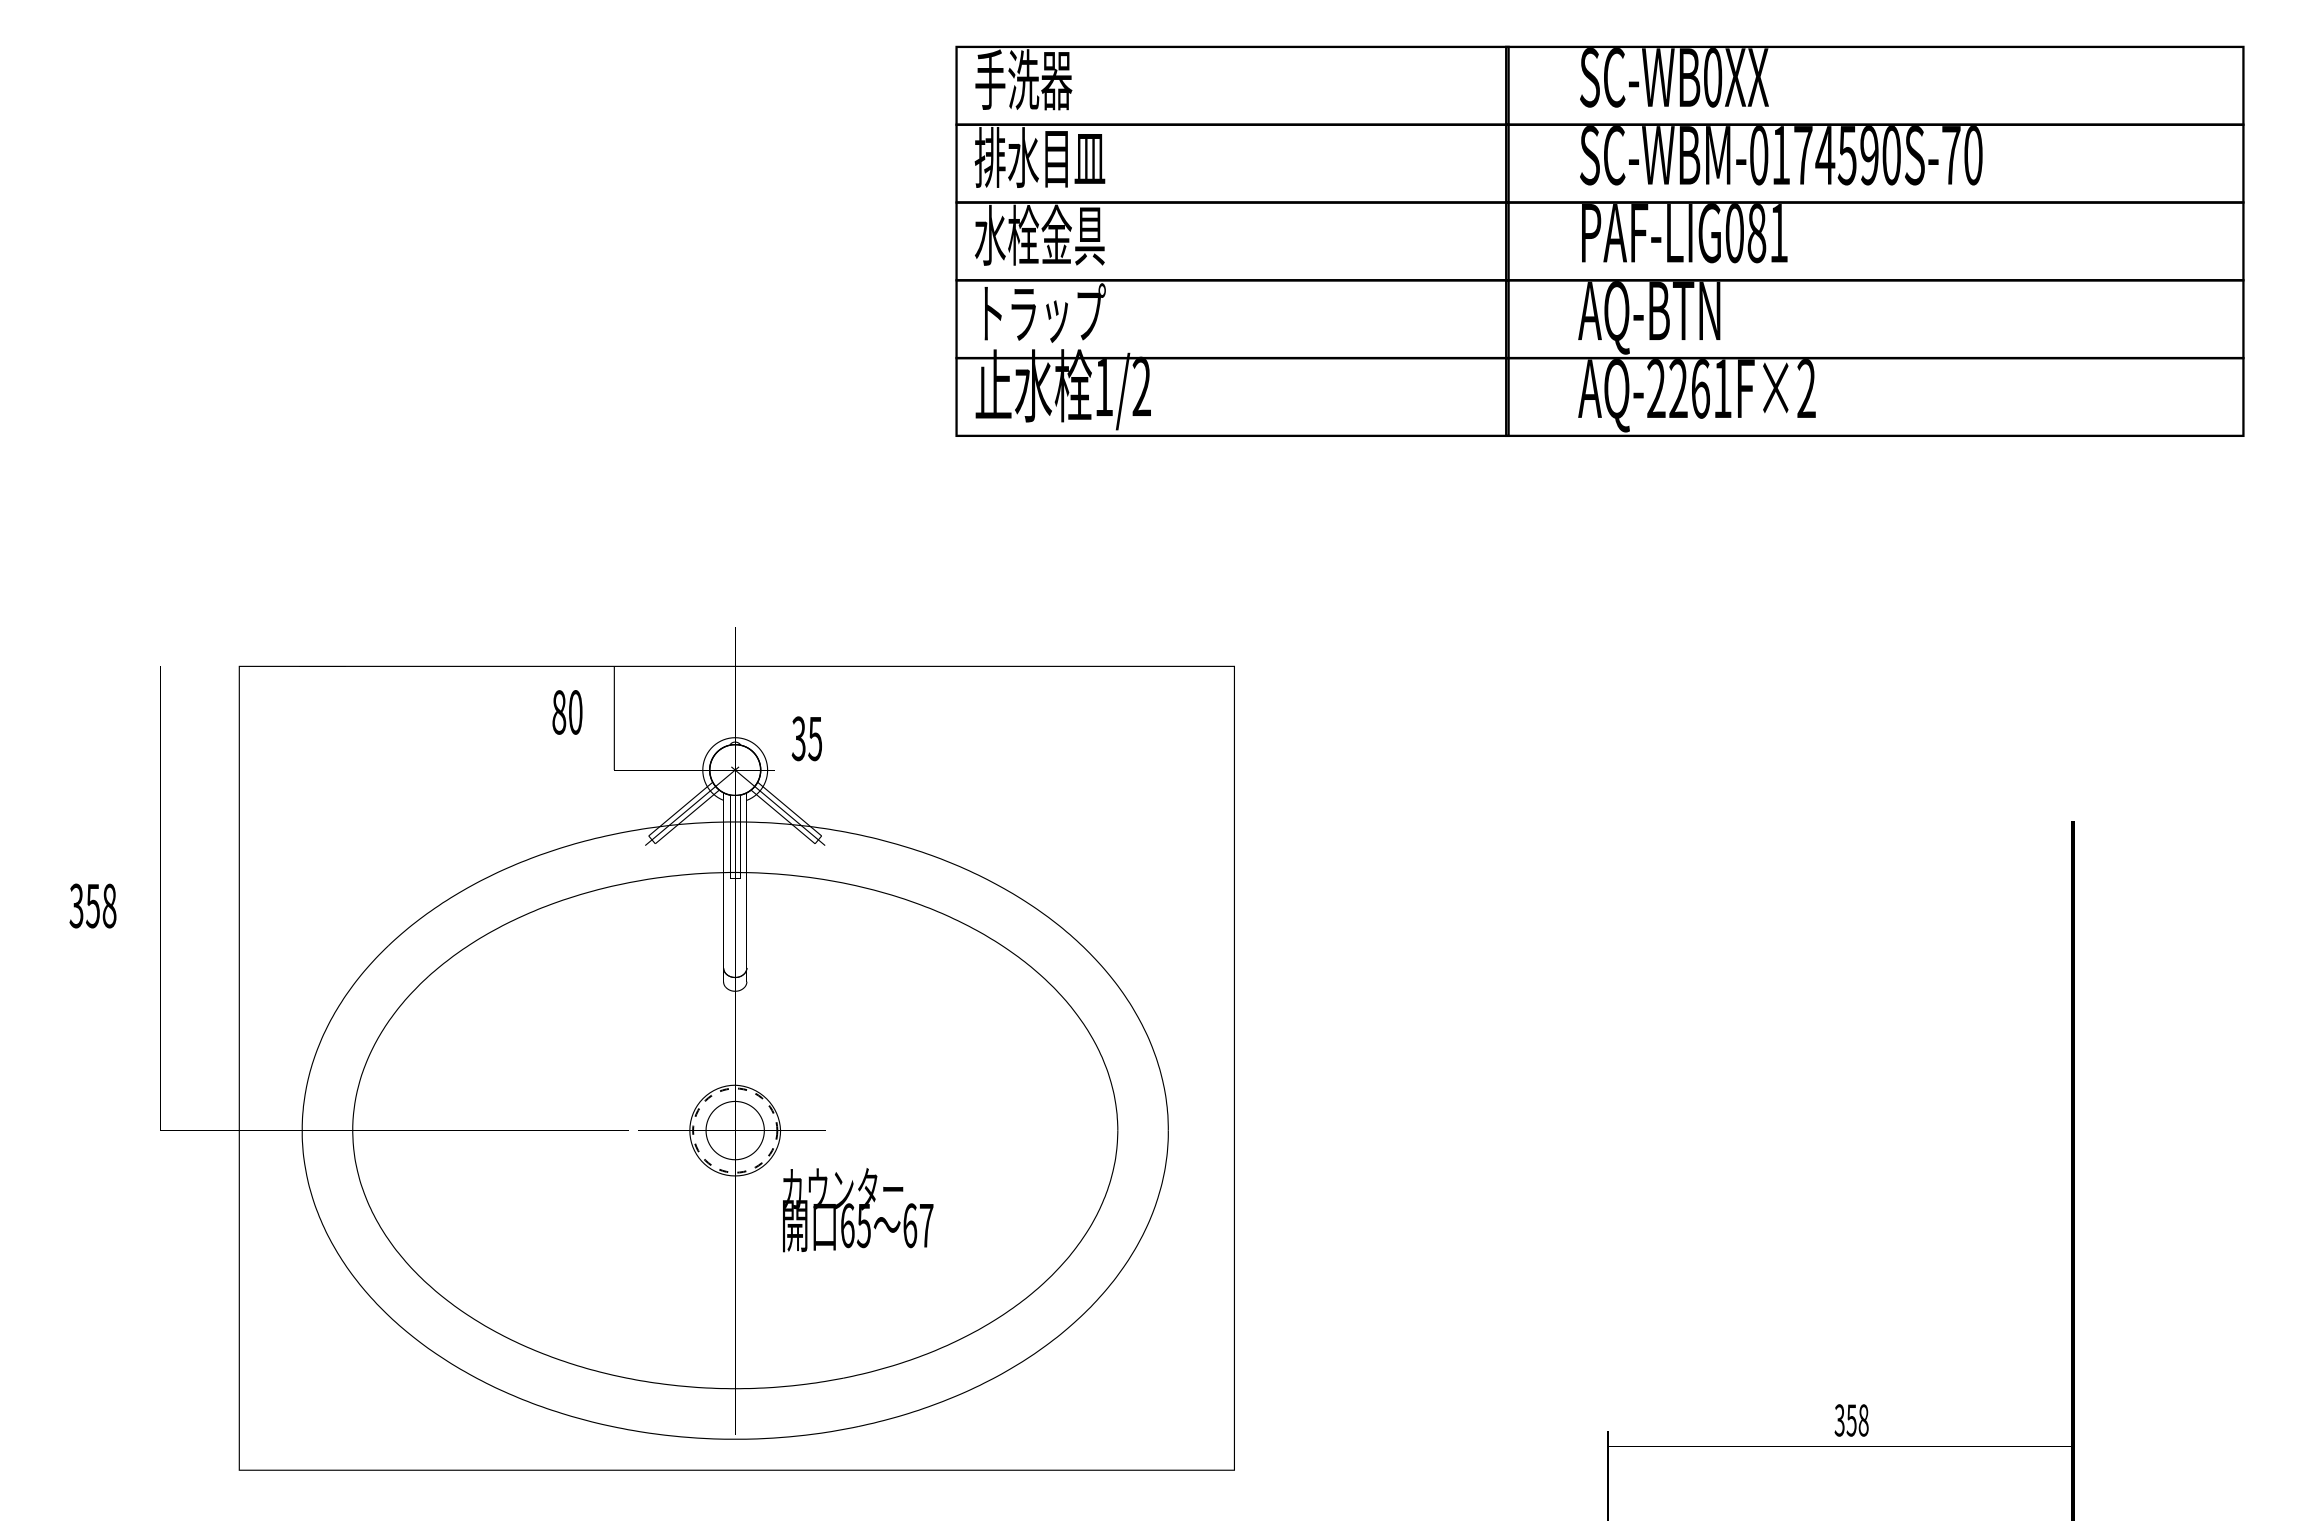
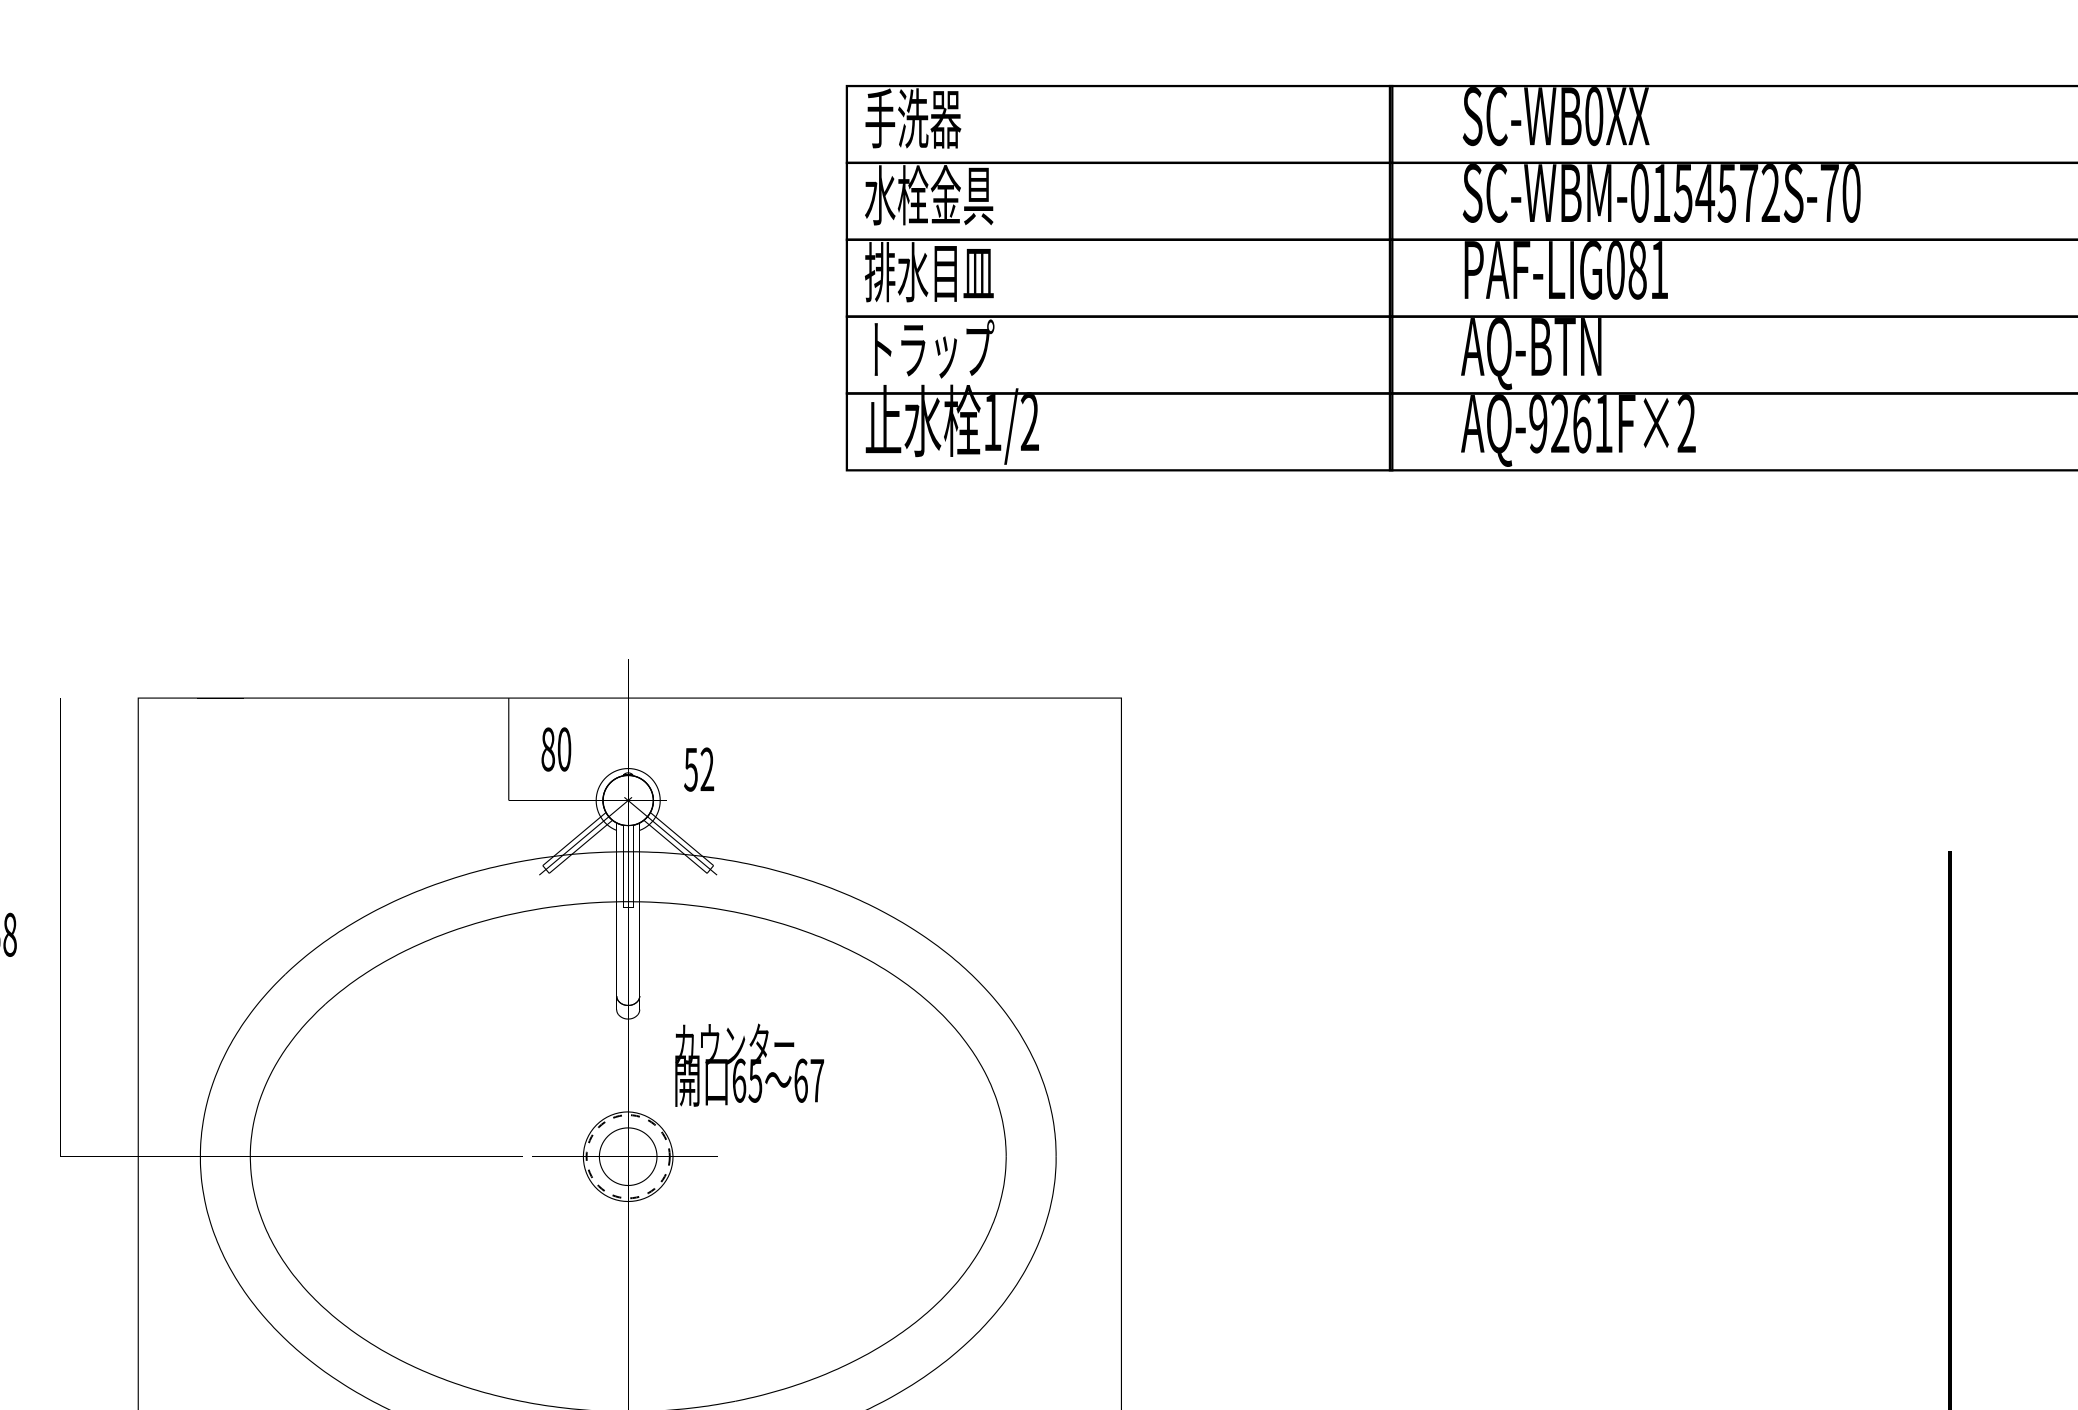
text: (1846, 155) -> (1726, 193), SC-WBM-0174590S-70 -> SC-WBM-0154572S-70
text: (1039, 156) -> (928, 194), 排水目皿 -> 水栓金具
text: (1039, 234) -> (928, 271), 水栓金具 -> 排水目皿
text: (1656, 388) -> (1538, 423), AQ-2261F×2 -> AQ-9261F×2
text: (567, 712) -> (556, 749), moved
text: (807, 738) -> (699, 769), 35 -> 52
text: (858, 1210) -> (750, 1065), moved

